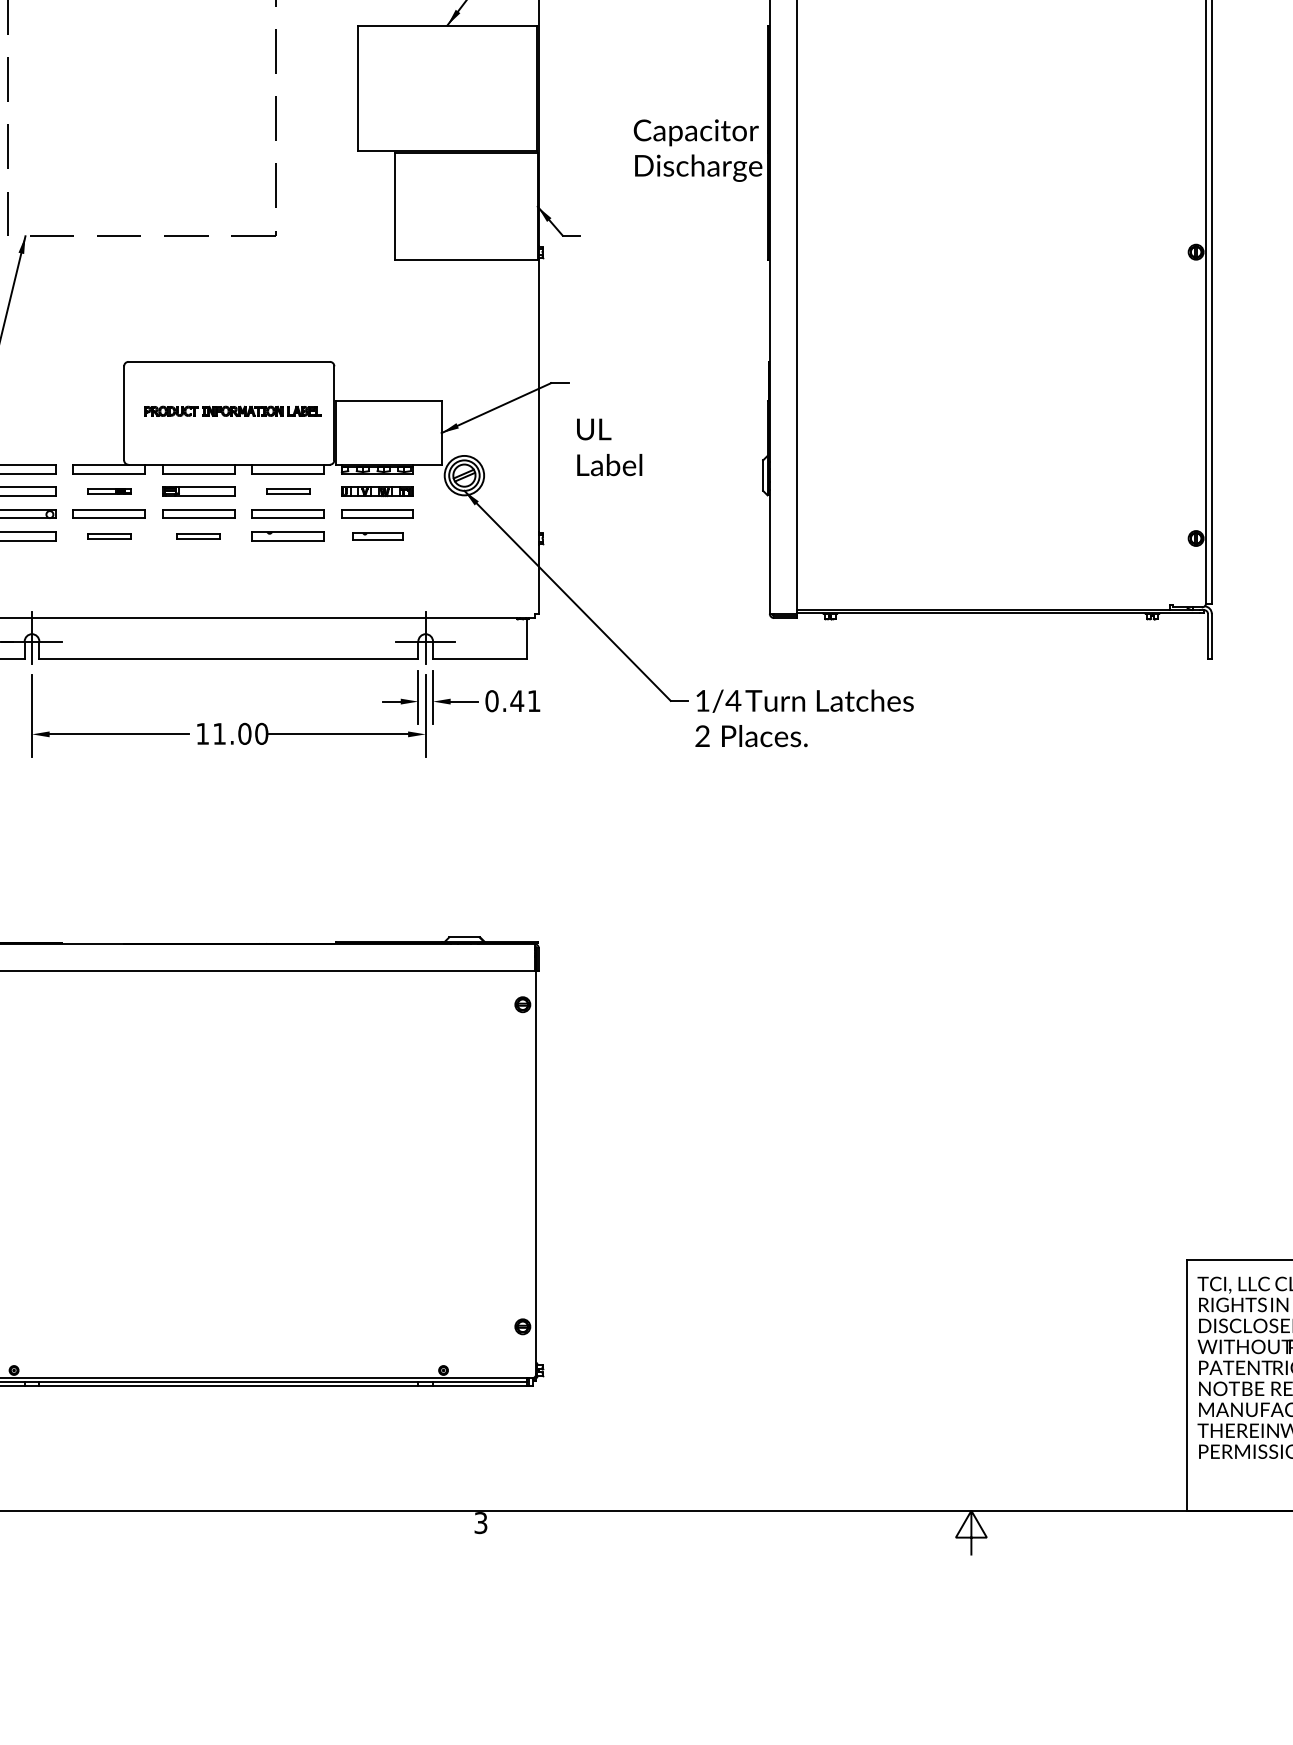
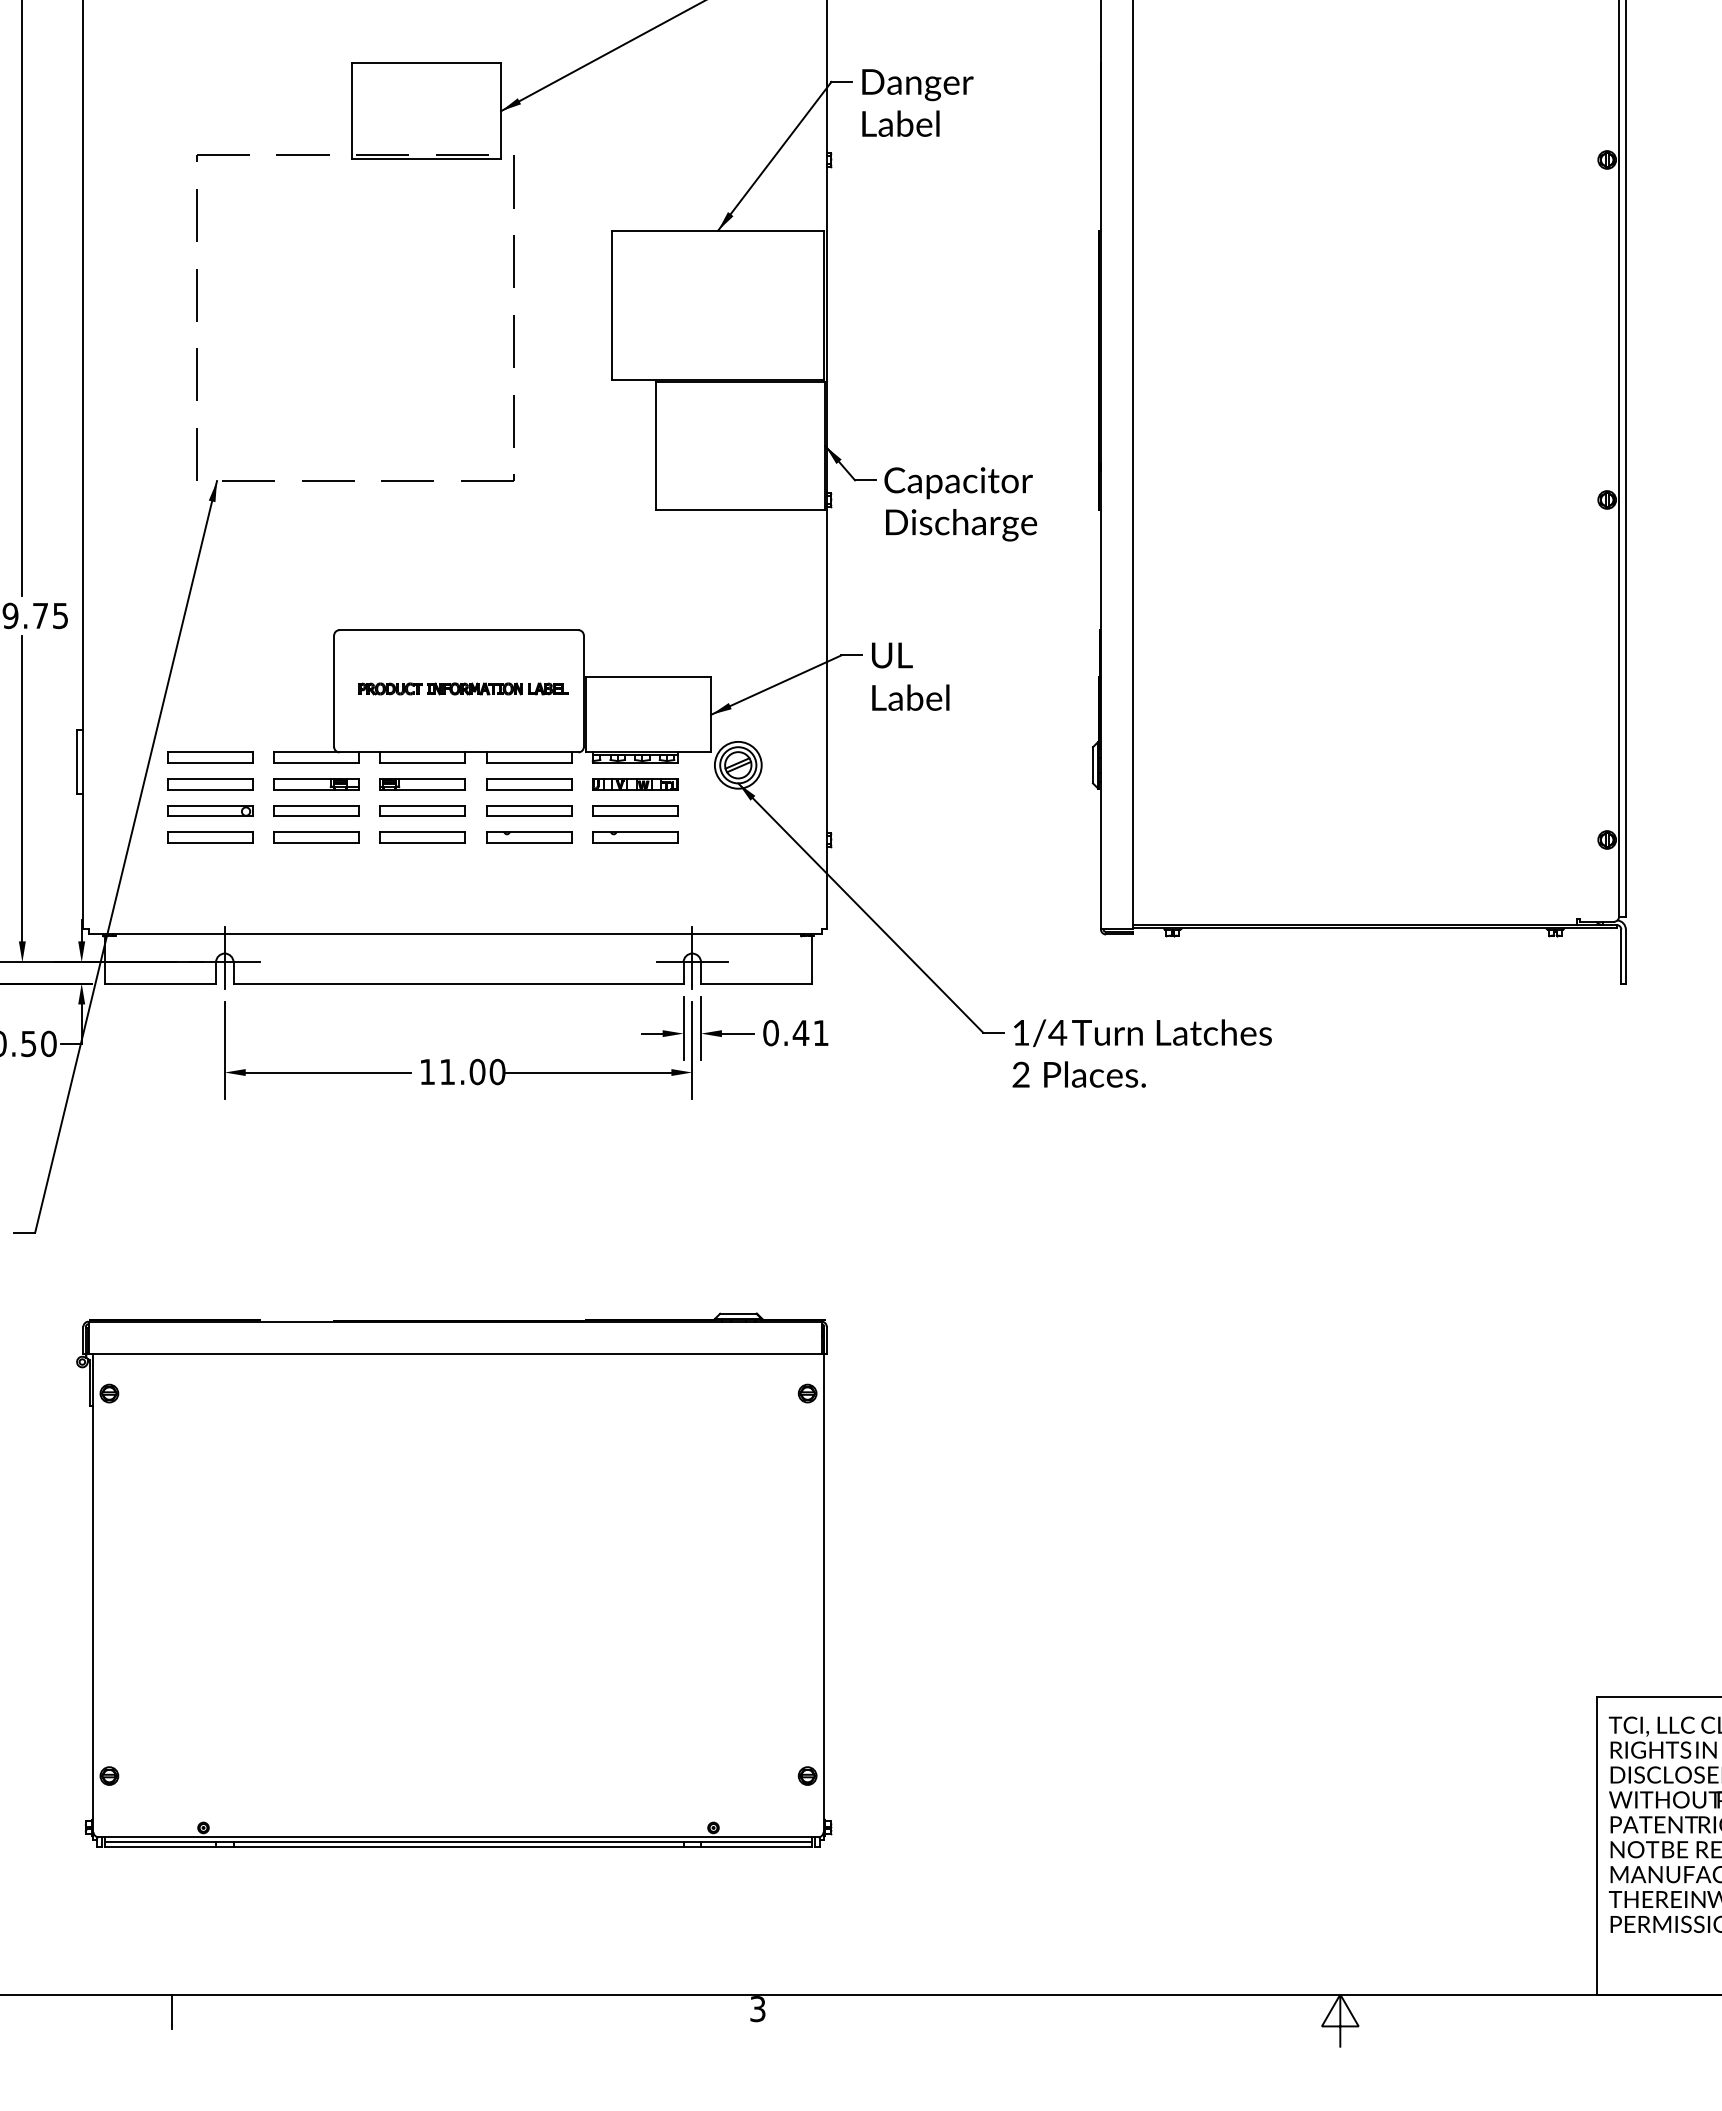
text: (697, 150) -> (960, 504), moved
text: (609, 447) -> (910, 676), moved
part: (109, 491) -> (316, 784), size x1.67
part: (288, 491) -> (529, 784), size x1.67
part: (109, 536) -> (316, 837), size x1.67
part: (198, 536) -> (422, 837), size x1.67
part: (377, 536) -> (635, 837), size x1.43

